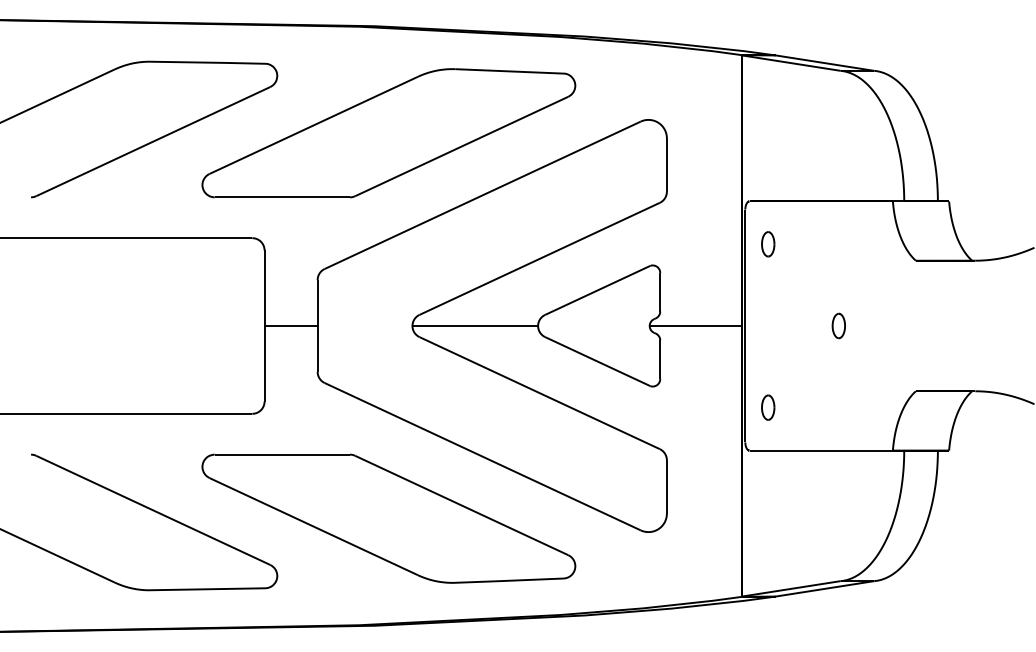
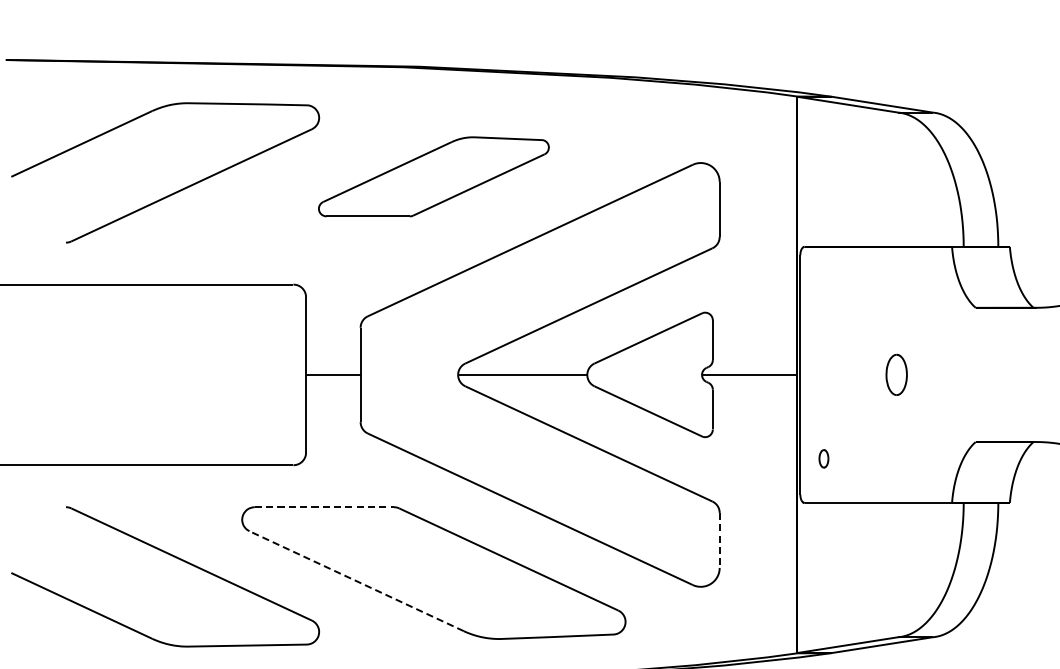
part: (388, 133) -> (433, 177), size x0.6
part: (768, 244) -> (824, 291), removed
part: (838, 325) -> (896, 374), size x1.6
part: (768, 407) -> (824, 458), size x0.7
line: (282, 454) -> (324, 507), solid -> dashed
line: (666, 486) -> (719, 539), solid -> dashed
line: (313, 526) -> (356, 581), solid -> dashed

